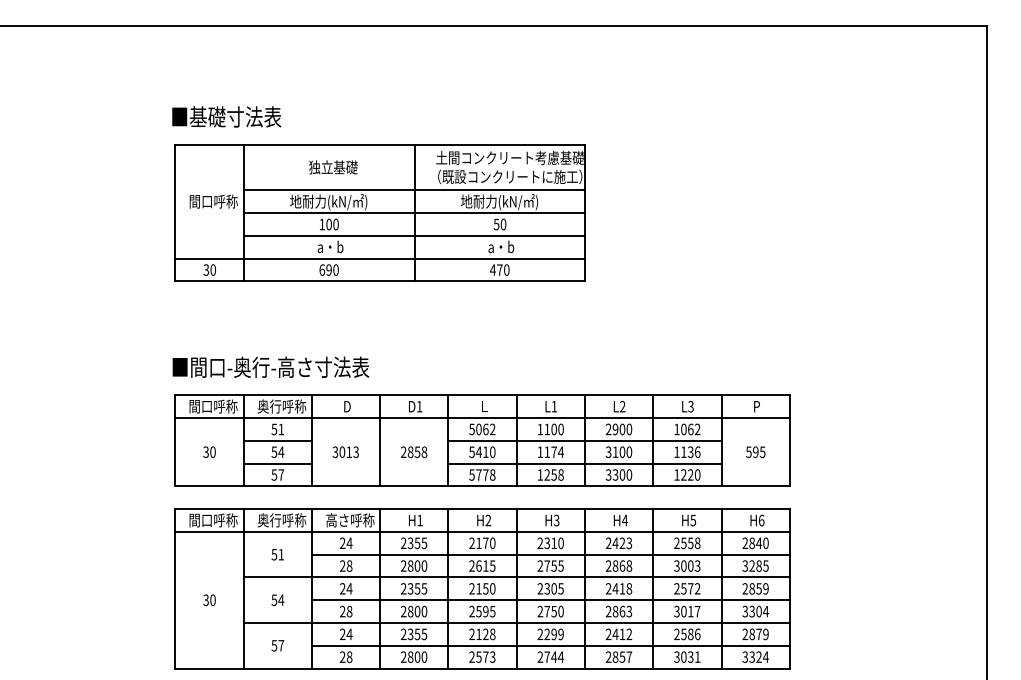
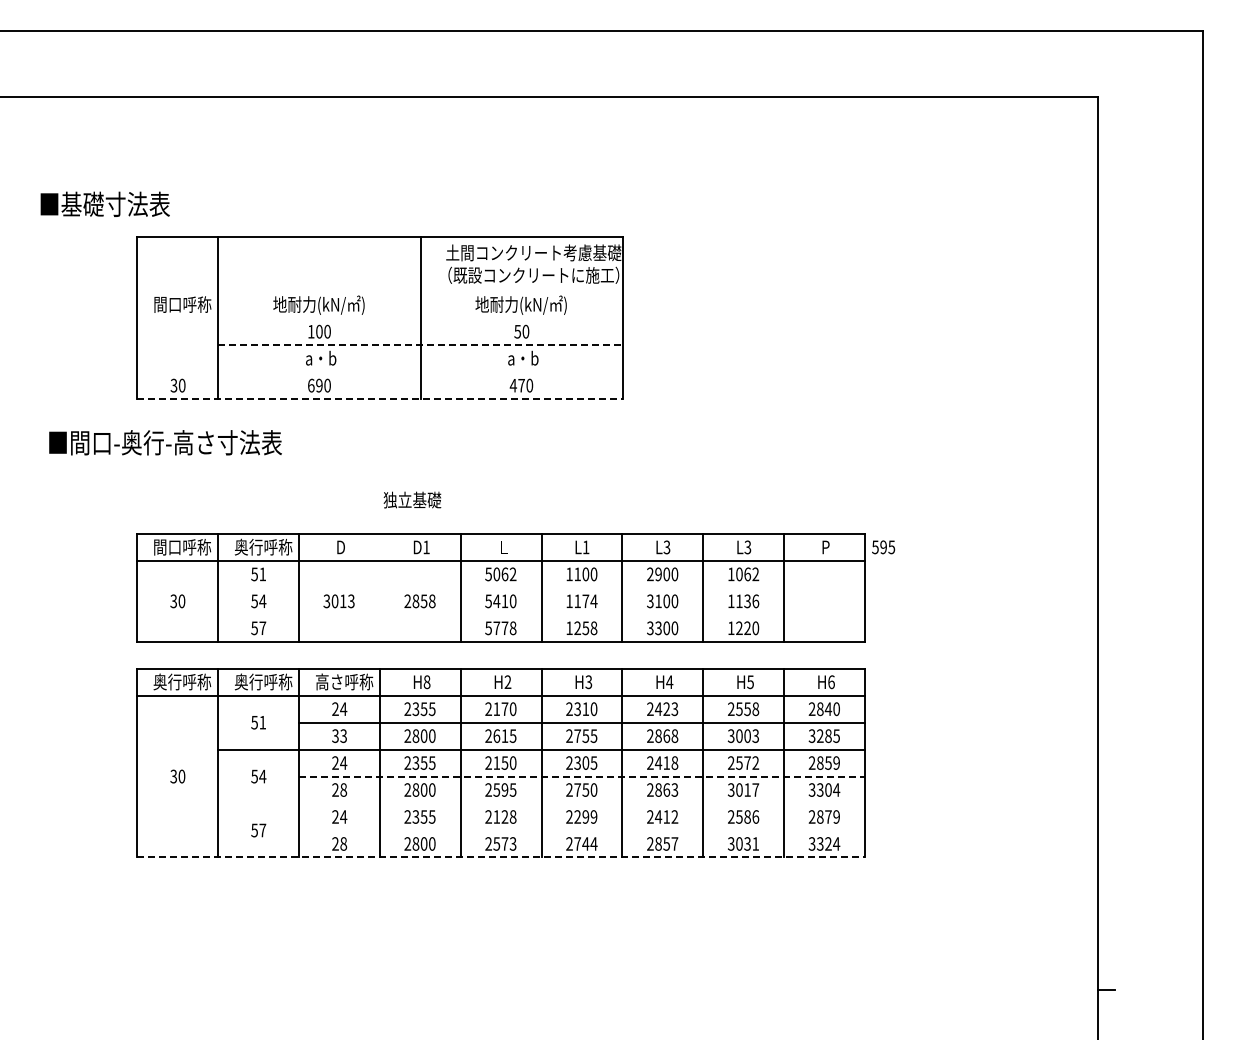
text: (226, 116) -> (104, 203), moved
text: (333, 166) -> (412, 499), moved
line: (414, 190) -> (420, 291), removed
line: (414, 213) -> (420, 318), removed
line: (415, 236) -> (421, 345), solid -> dashed
line: (379, 258) -> (379, 372), removed
line: (380, 281) -> (380, 399), solid -> dashed
text: (270, 367) -> (165, 442), moved
text: (622, 406) -> (666, 547), L2 -> L3
line: (277, 440) -> (258, 587), removed
line: (379, 440) -> (379, 587), removed
line: (585, 440) -> (622, 587), removed
text: (755, 452) -> (883, 547), moved
line: (277, 463) -> (258, 614), removed
line: (585, 463) -> (622, 614), removed
text: (200, 519) -> (167, 681), 間口呼称 -> 奥行呼称
text: (419, 520) -> (426, 682), H1 -> H8
text: (346, 566) -> (339, 736), 28 -> 33
line: (551, 600) -> (582, 776), solid -> dashed
line: (516, 622) -> (541, 803), removed
line: (550, 645) -> (581, 830), removed
line: (482, 668) -> (501, 857), solid -> dashed

